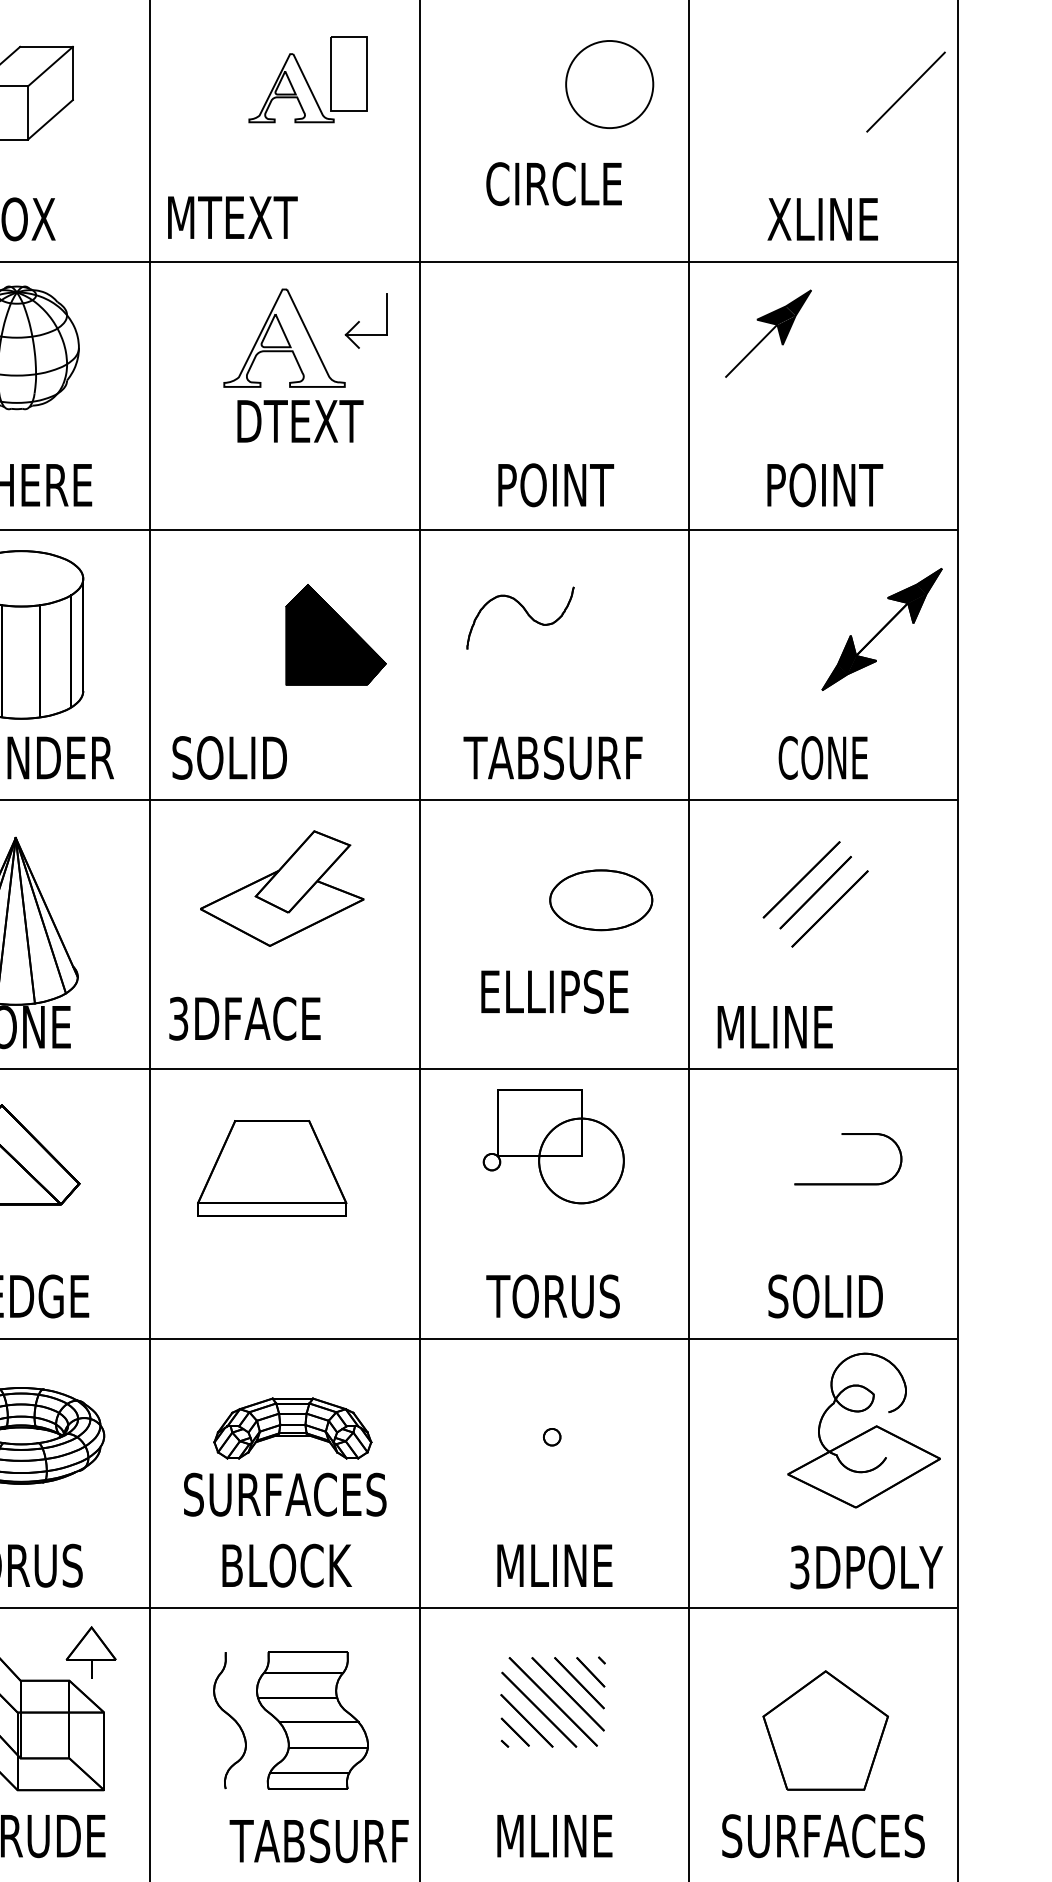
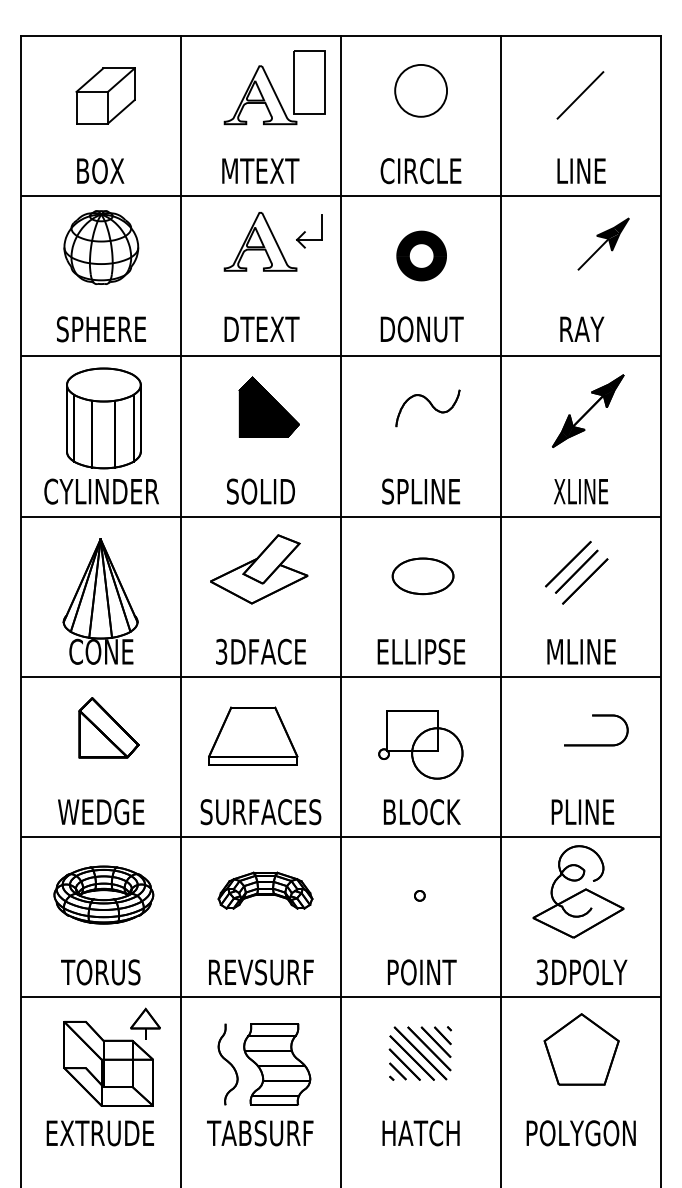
part: (307, 78) -> (274, 87), size x1.43
part: (608, 83) -> (420, 90), moved
line: (906, 92) -> (580, 95), moved
text: (553, 184) -> (420, 171), moved
text: (232, 216) -> (260, 170), moved
text: (822, 218) -> (580, 170), XLINE -> LINE
part: (768, 332) -> (603, 243), moved
part: (554, 361) -> (421, 255), added
text: (299, 419) -> (261, 328), moved
text: (554, 485) -> (421, 329), POINT -> DONUT
text: (825, 485) -> (582, 329), POINT -> RAY
part: (519, 618) -> (427, 408), moved
part: (880, 628) -> (587, 410), moved
part: (334, 633) -> (268, 406), moved
text: (228, 757) -> (260, 491), moved
text: (553, 757) -> (420, 491), TABSURF -> SPLINE
text: (823, 757) -> (581, 491), CONE -> XLINE
part: (600, 900) -> (422, 576), moved
text: (554, 991) -> (421, 651), moved
text: (244, 1018) -> (260, 651), moved
text: (775, 1026) -> (581, 651), moved
part: (553, 1145) -> (420, 744), moved
text: (553, 1297) -> (420, 812), TORUS -> BLOCK
text: (825, 1297) -> (582, 812), SOLID -> PLINE
part: (864, 1429) -> (578, 891), moved
text: (284, 1495) -> (260, 812), moved
text: (286, 1565) -> (261, 972), BLOCK -> REVSURF
text: (554, 1565) -> (421, 972), MLINE -> POINT
text: (865, 1567) -> (581, 972), moved
part: (825, 1730) -> (581, 1049), moved
text: (553, 1836) -> (420, 1133), MLINE -> HATCH
text: (823, 1836) -> (581, 1133), SURFACES -> POLYGON
text: (319, 1841) -> (260, 1133), moved

